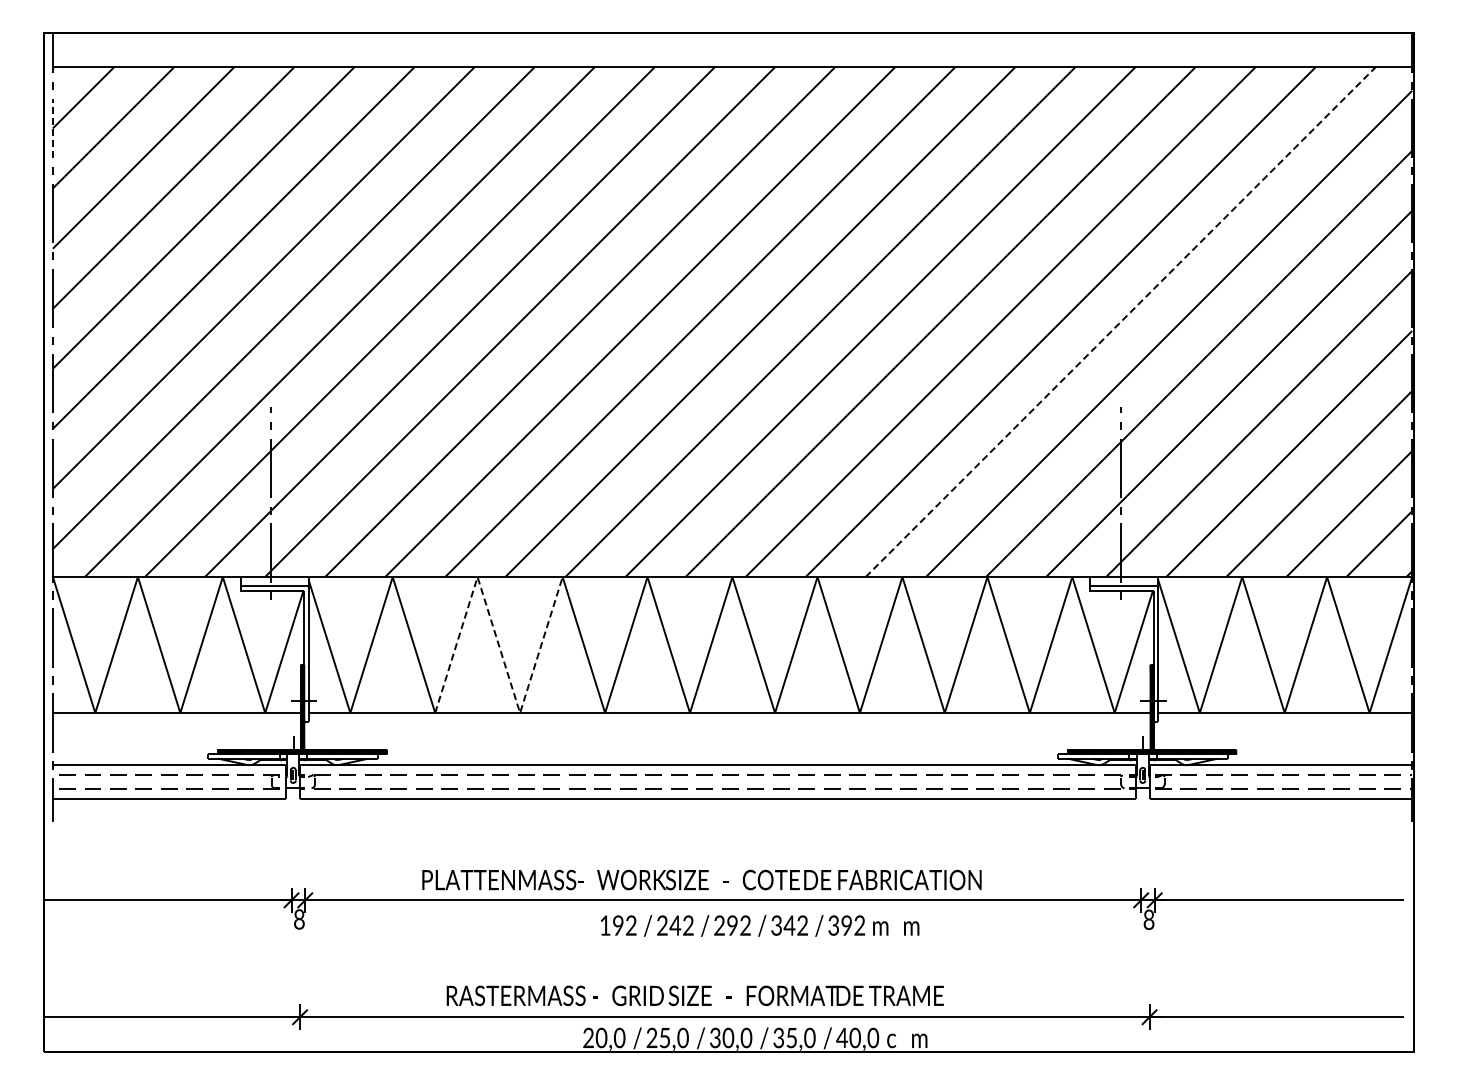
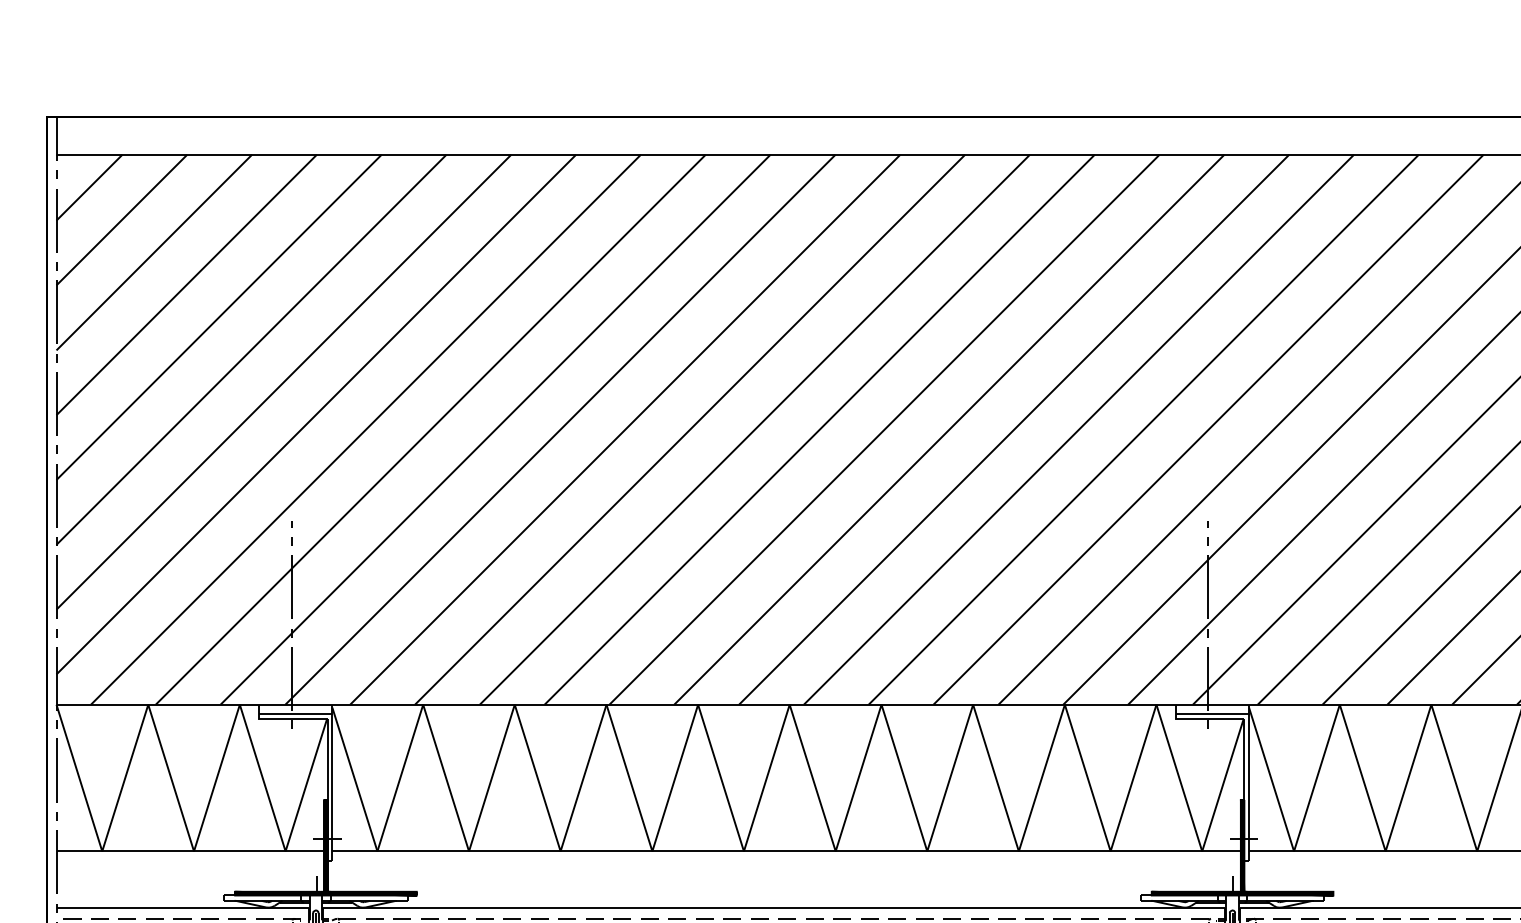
line: (52, 128) -> (56, 220), dashed -> solid
line: (1120, 321) -> (1208, 428), dashed -> solid
line: (499, 645) -> (538, 778), dashed -> solid

